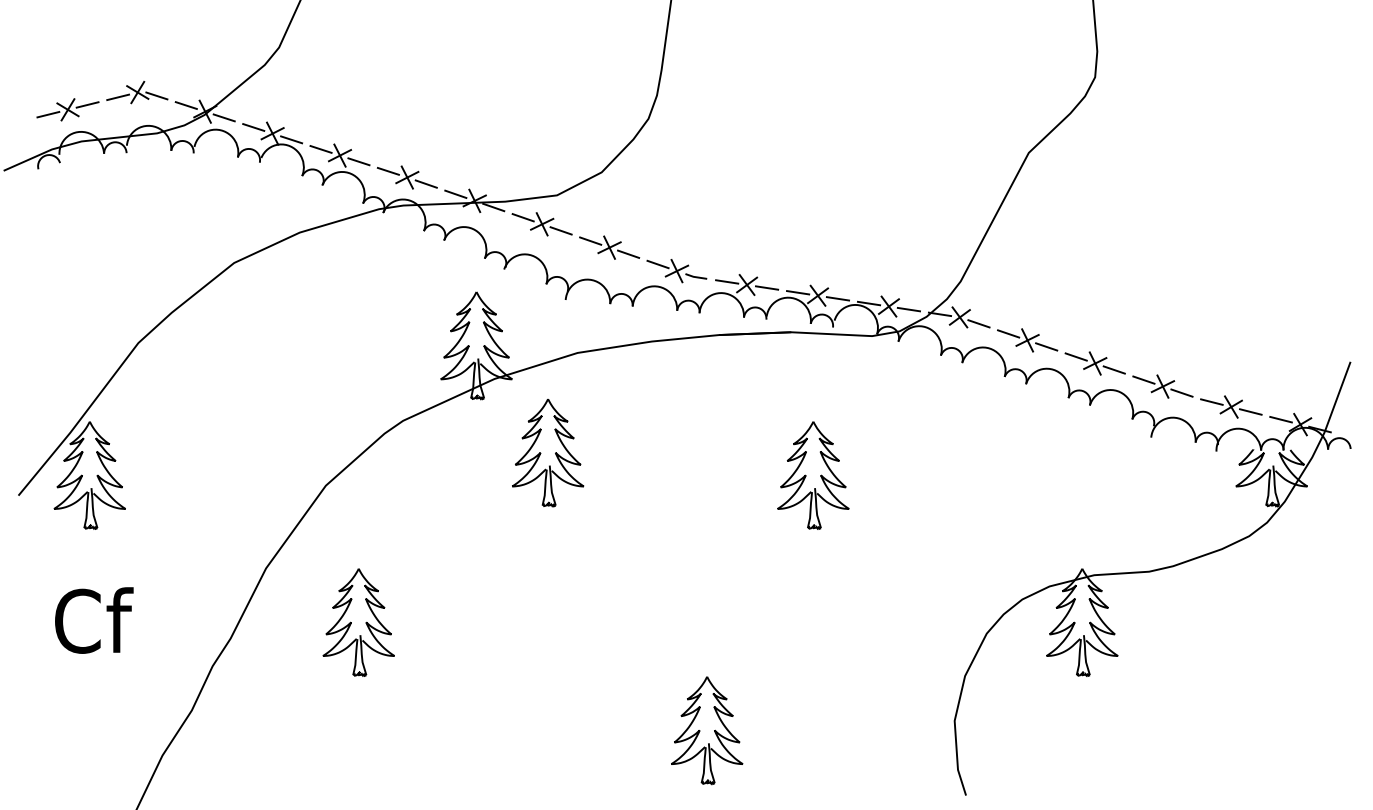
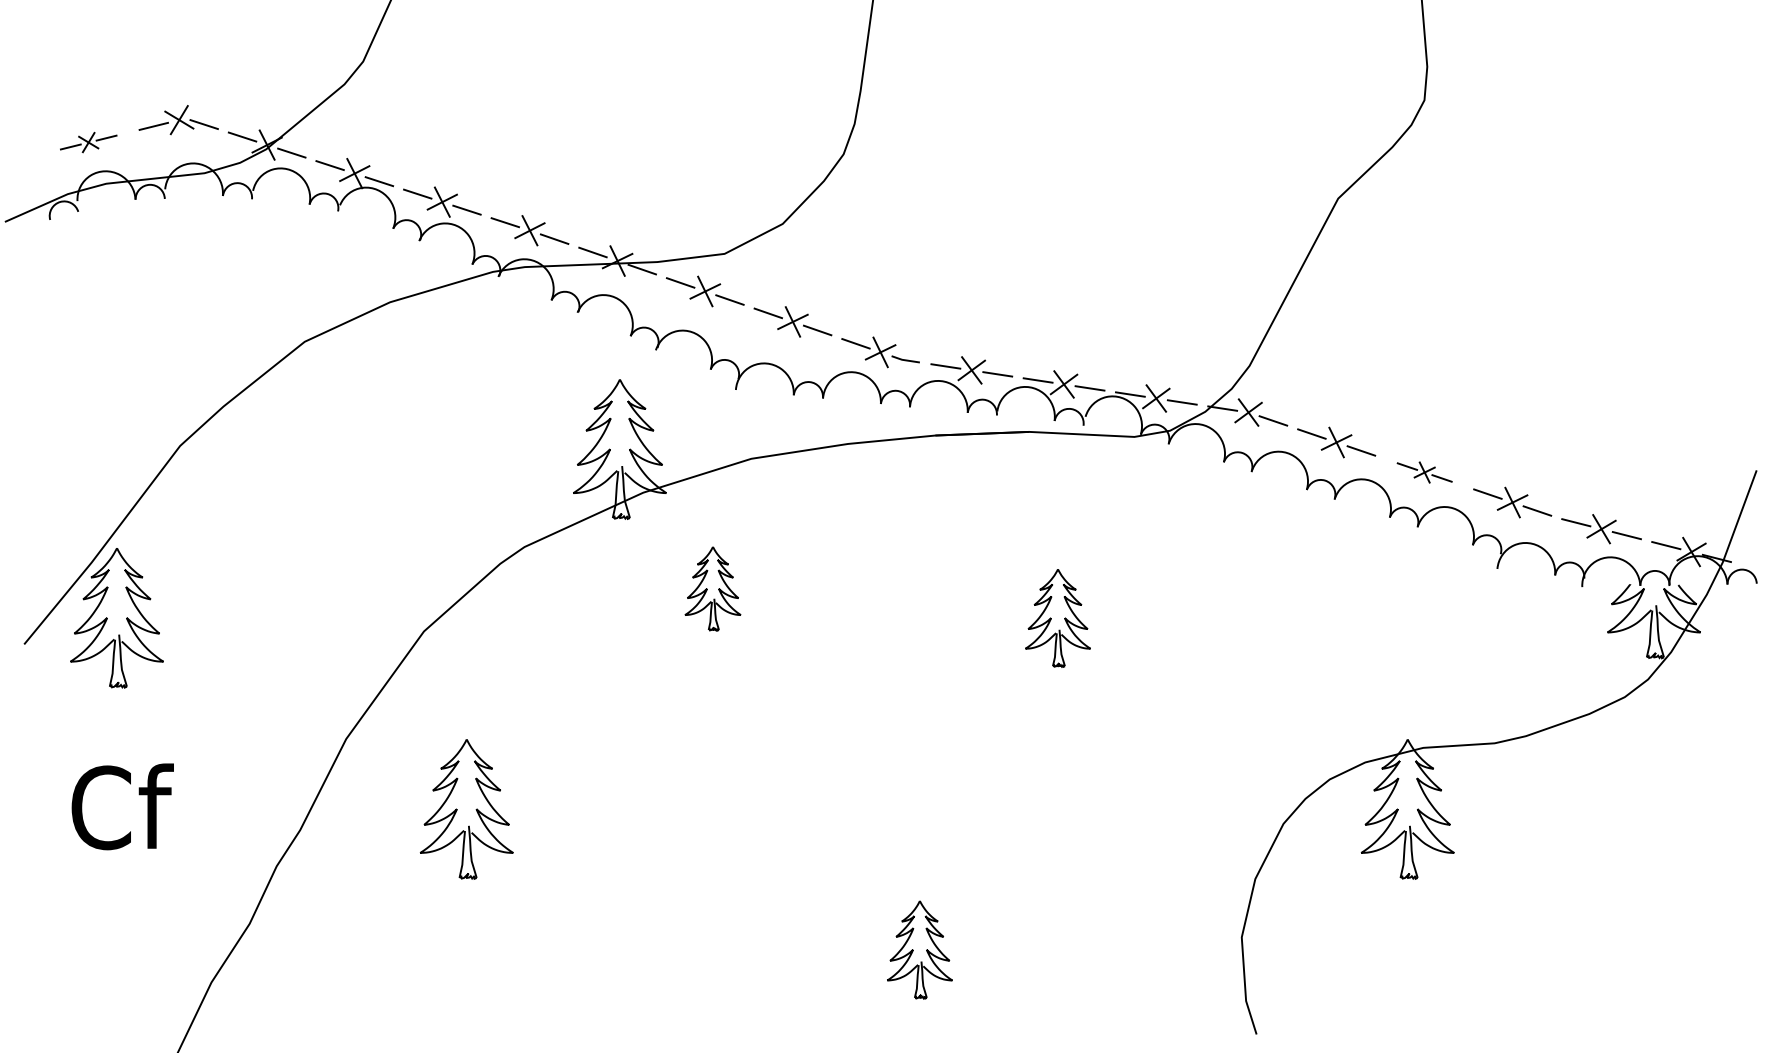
part: (67, 109) -> (88, 142), size x0.7
part: (1095, 363) -> (1424, 472), size x0.7
part: (547, 452) -> (712, 588), size x0.6
part: (812, 475) -> (1057, 618), size x0.7
part: (706, 730) -> (919, 949), size x0.7

